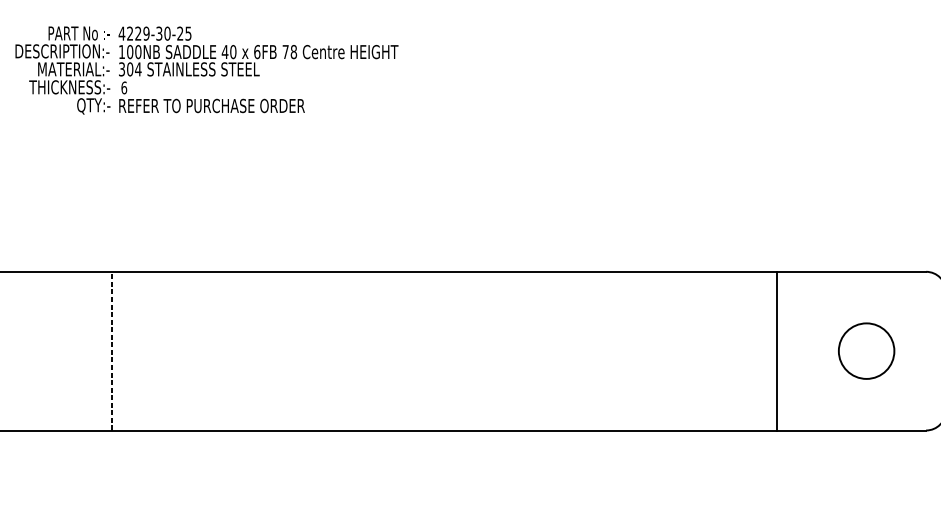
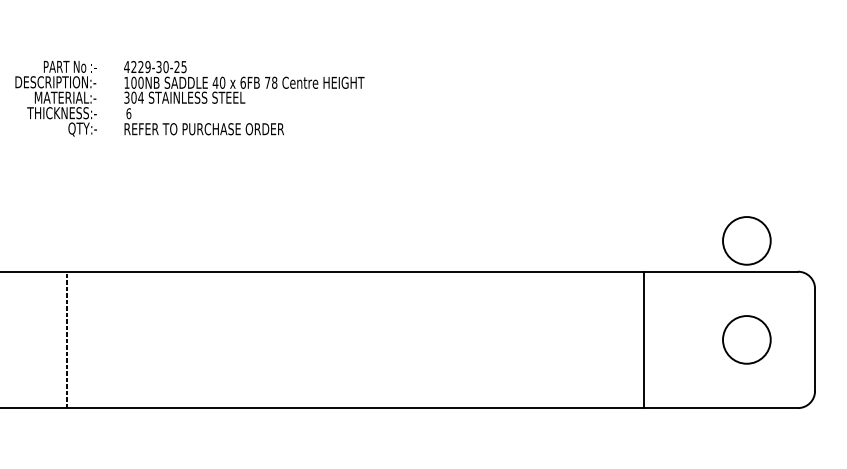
text: (258, 70) -> (244, 98), moved
circle: (866, 235) -> (746, 240), added
line: (112, 350) -> (66, 339), moved
line: (776, 350) -> (643, 339), moved

